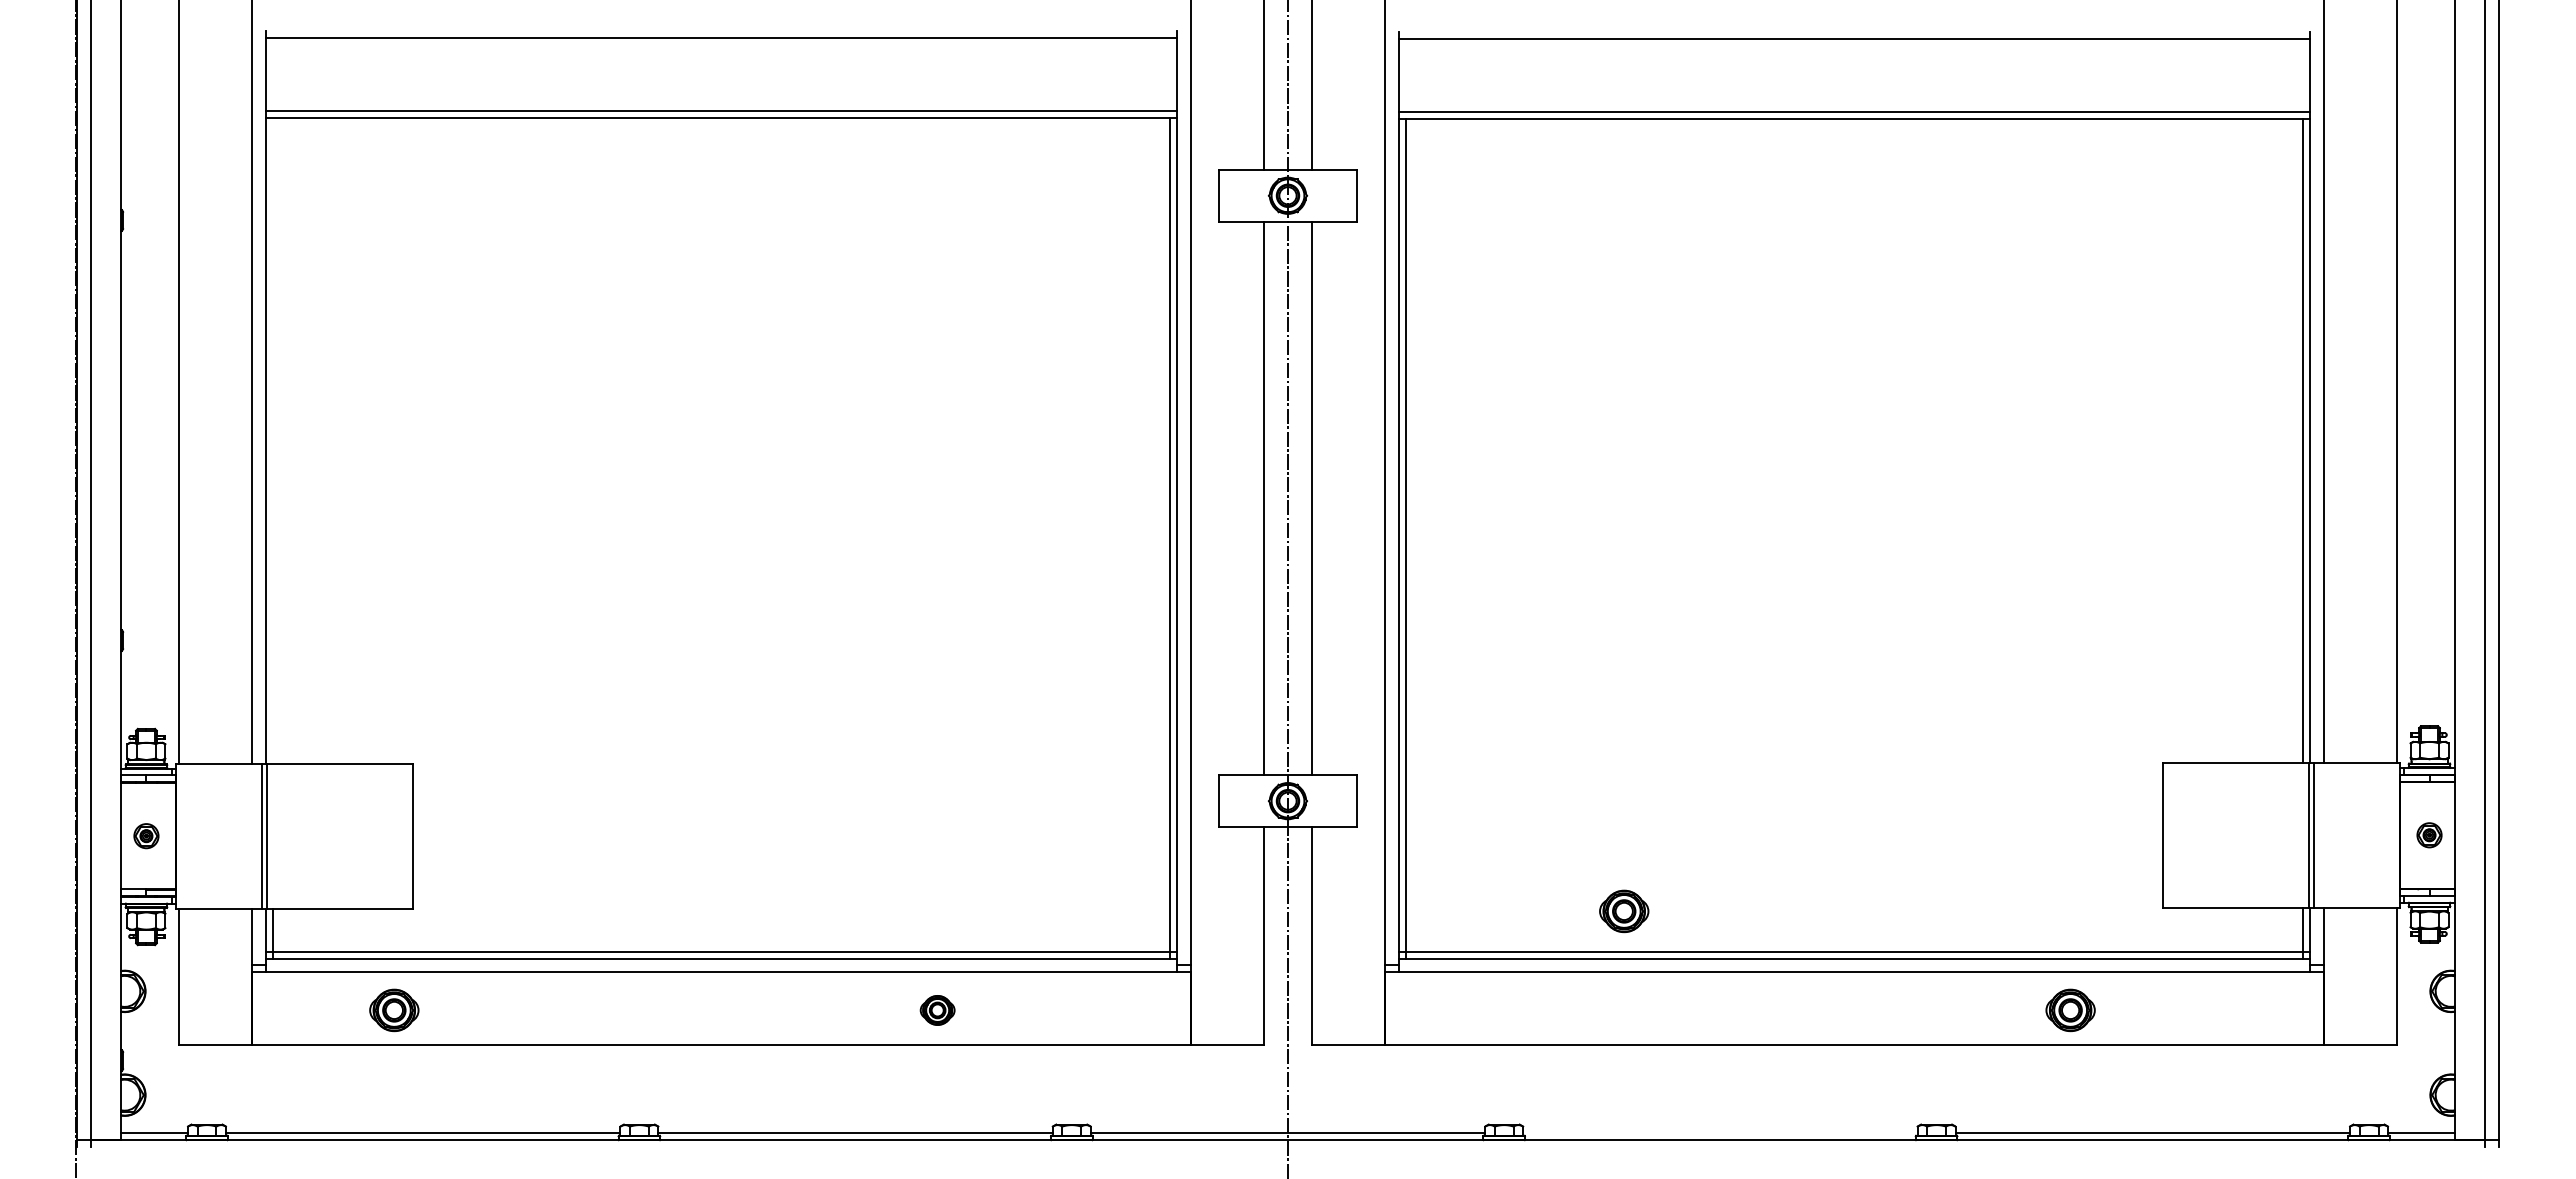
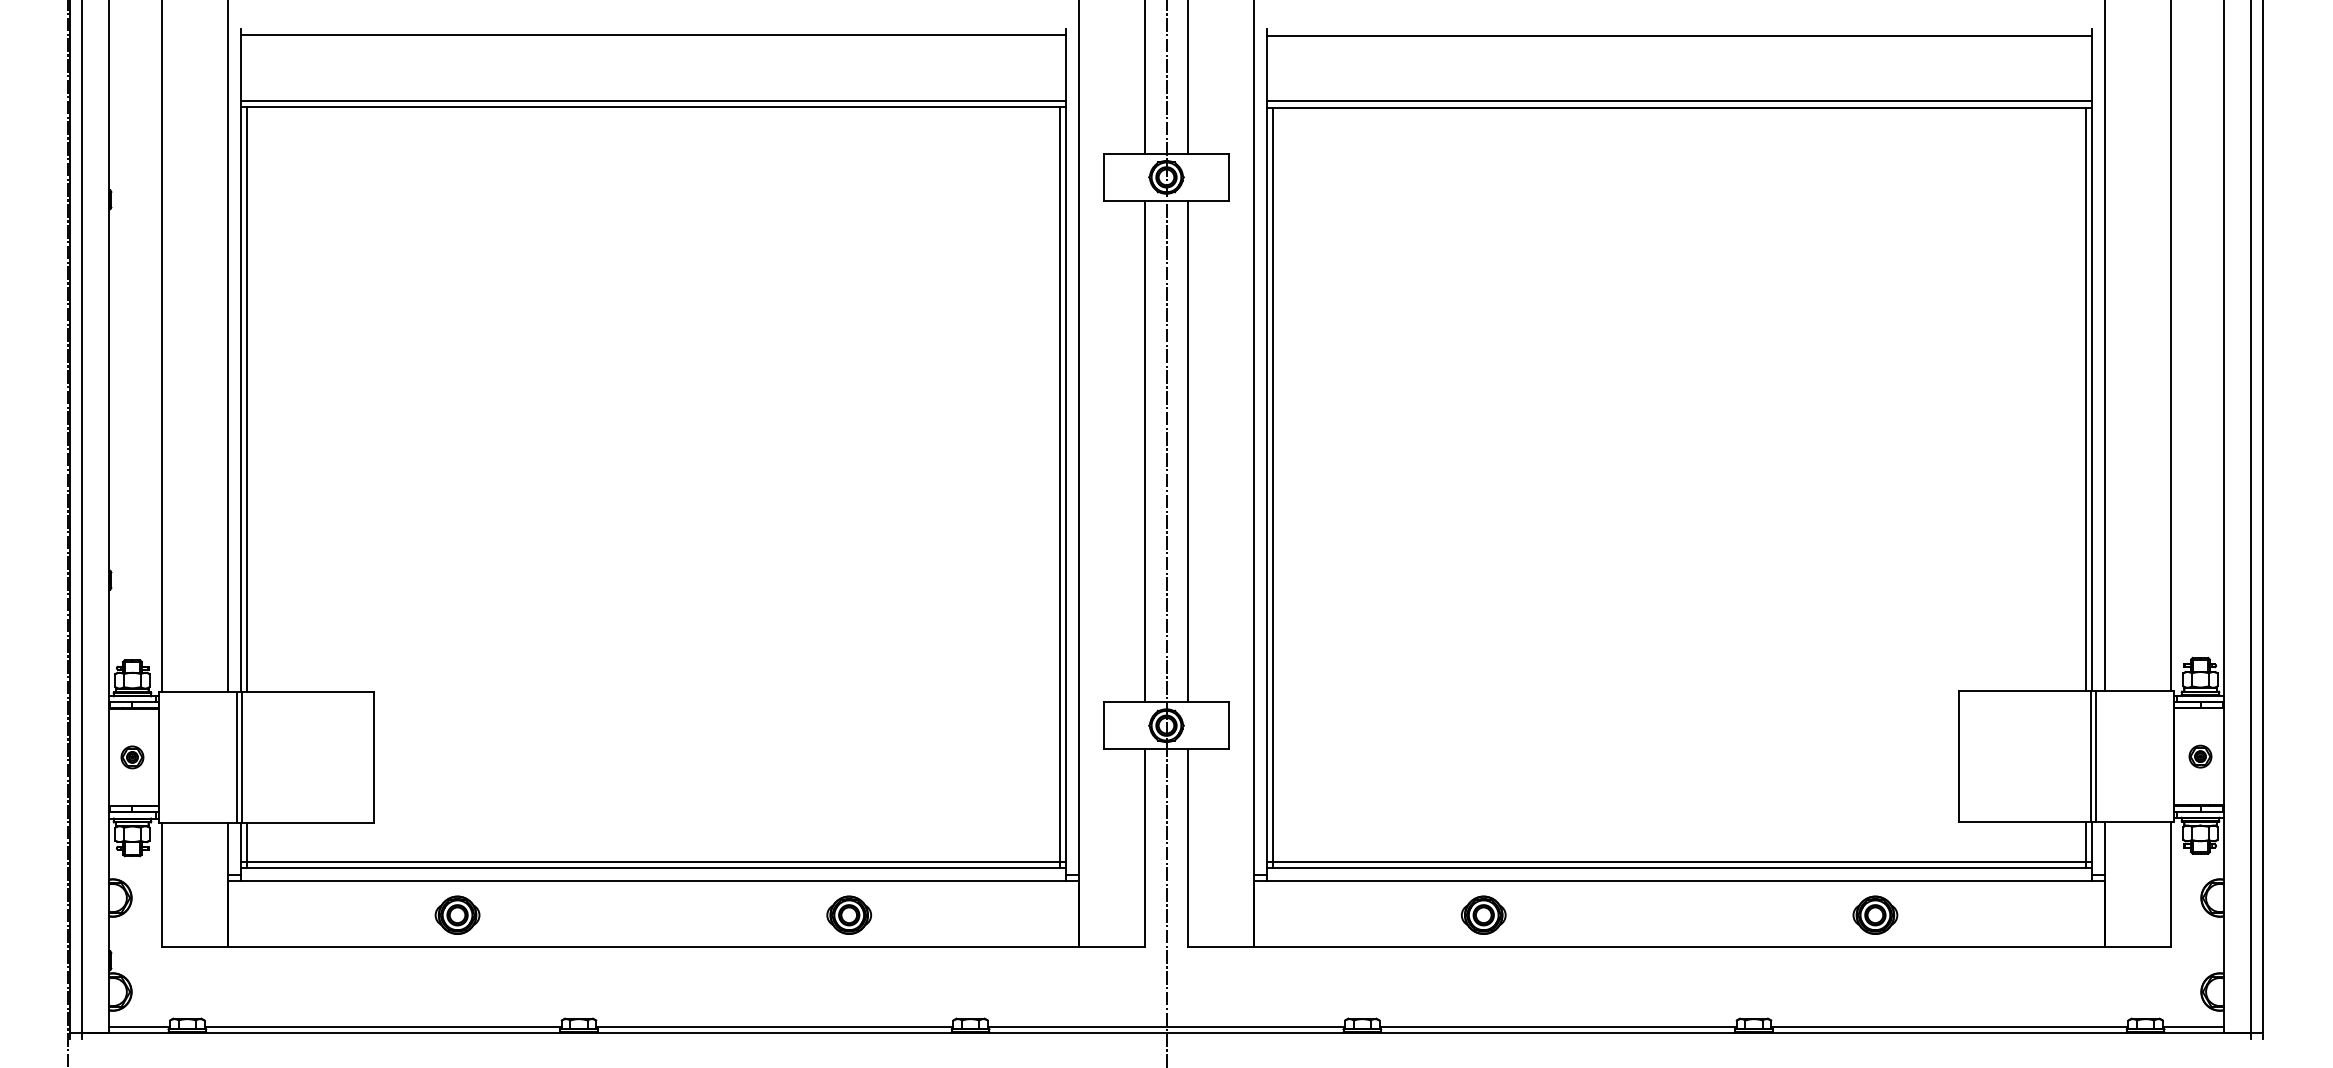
line: (272, 440) -> (246, 399), added
part: (1624, 911) -> (1483, 915), moved
part: (394, 1010) -> (457, 915), moved
part: (937, 1010) -> (849, 915), size x1.43
line: (1720, 1133) -> (1558, 1026), added

